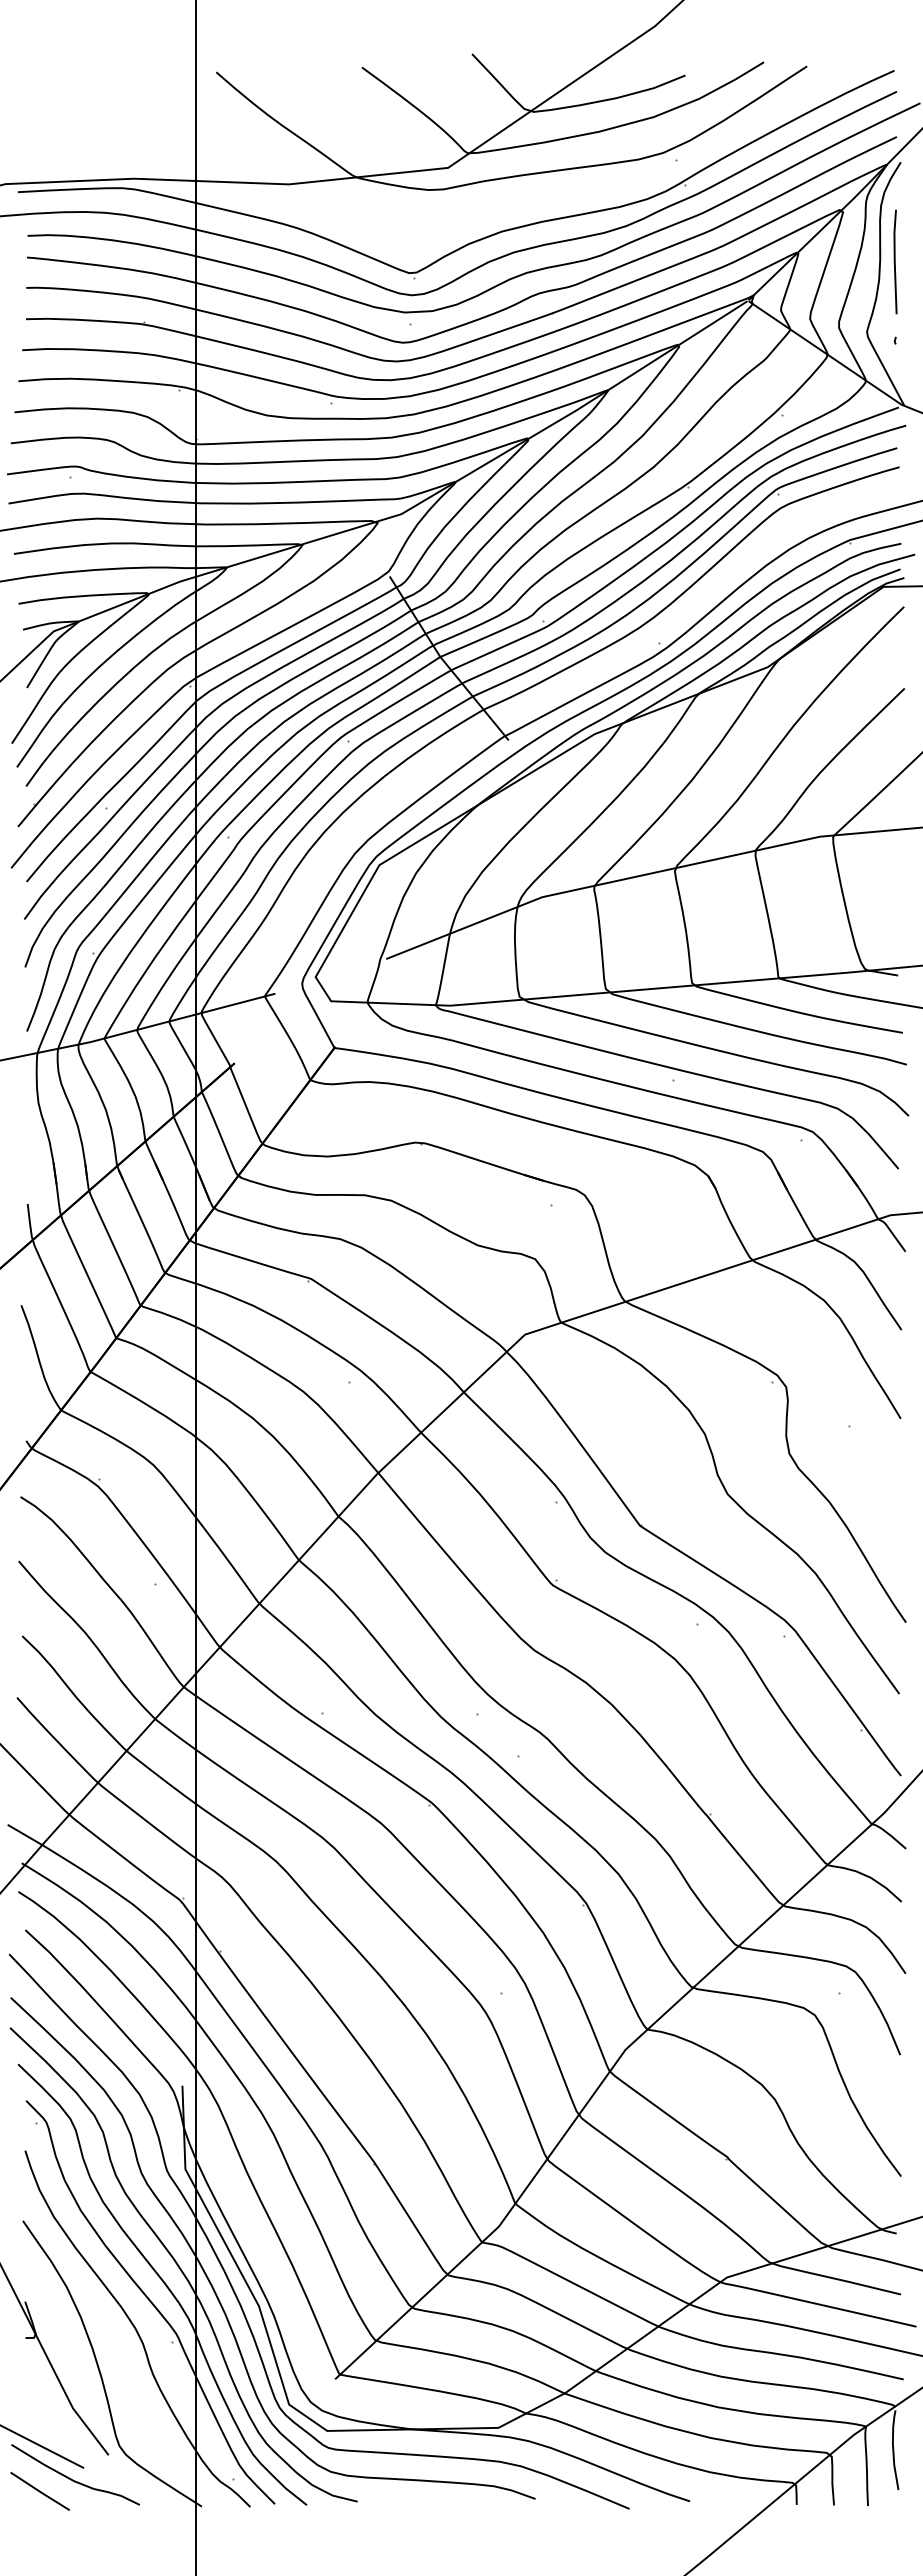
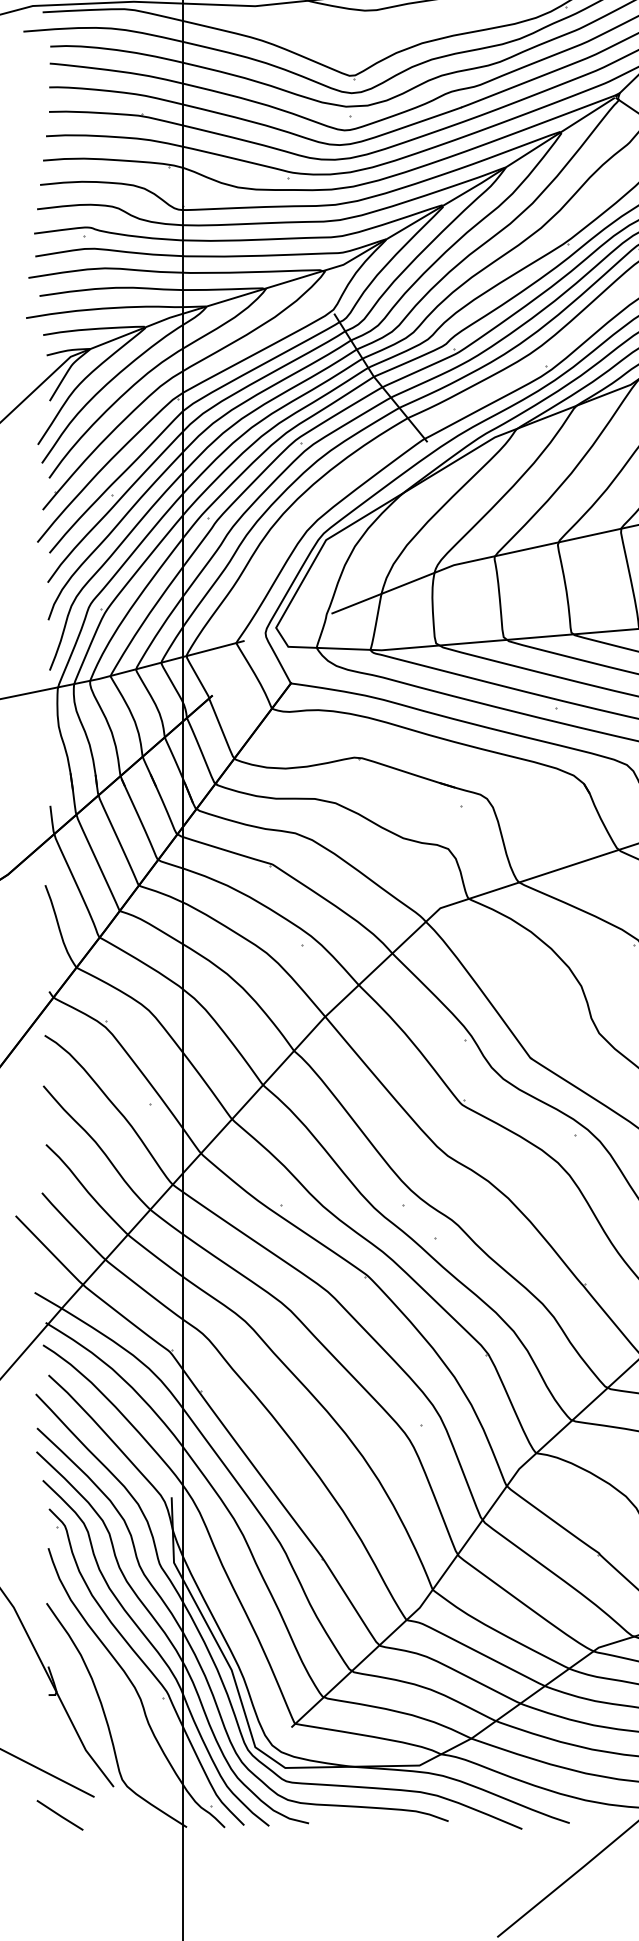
curve: (73, 2479) -> (86, 1806), removed

